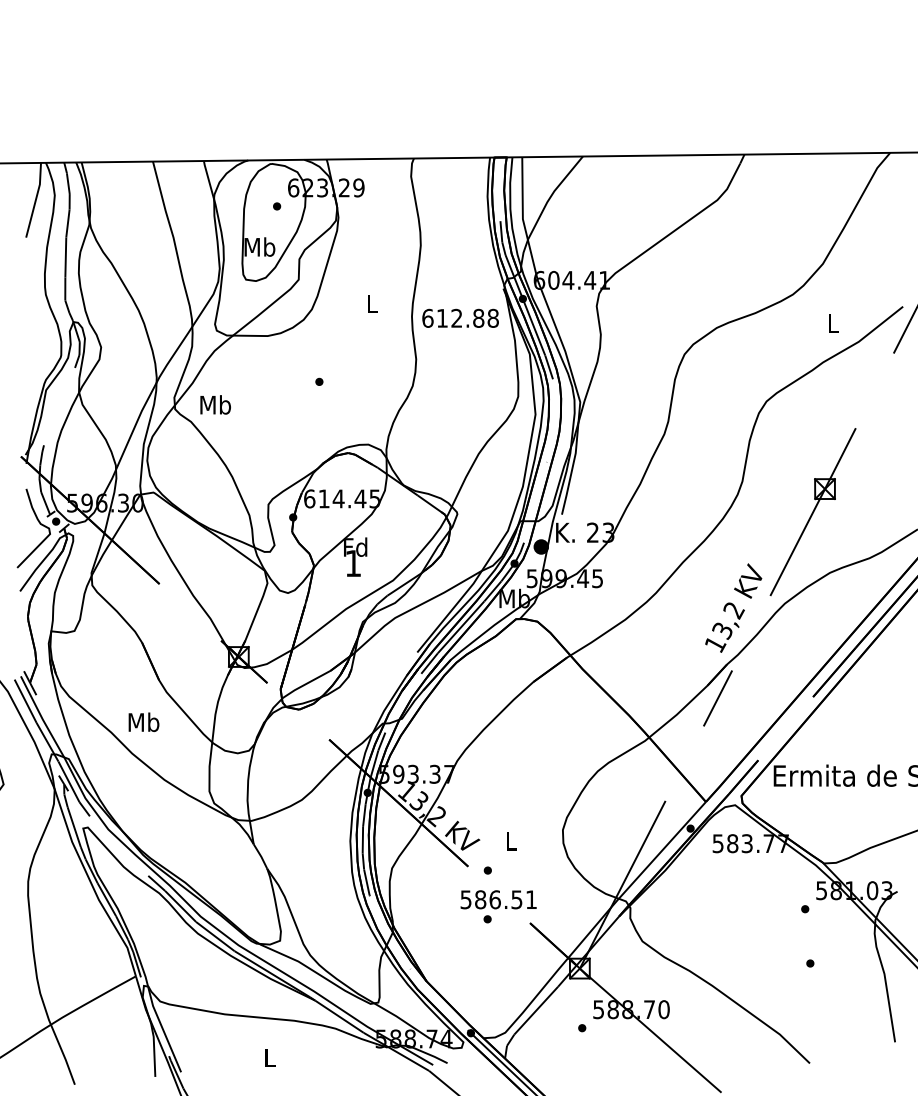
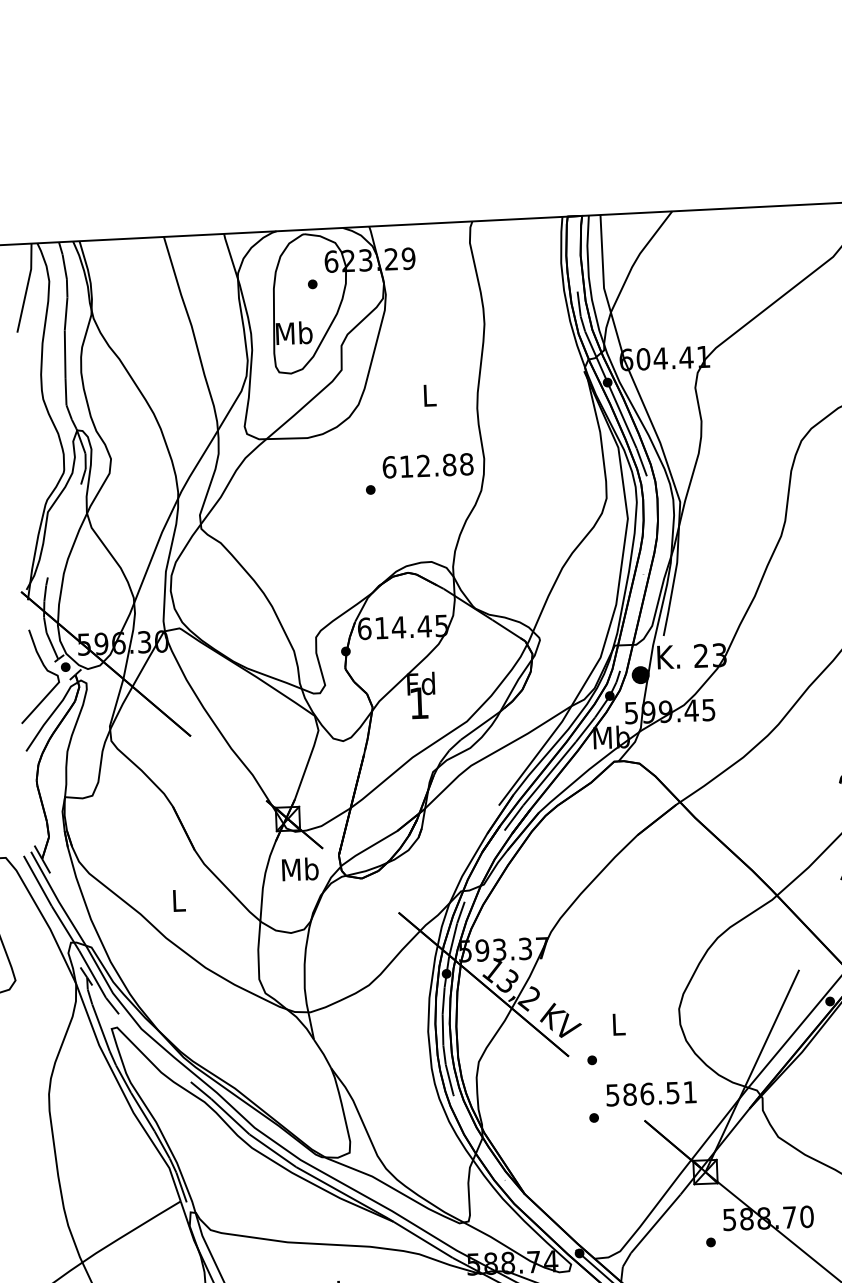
text: (460, 317) -> (427, 464), moved
text: (215, 404) -> (300, 868), moved
text: (143, 722) -> (178, 900), Mb -> L
text: (498, 899) -> (651, 1093), moved

